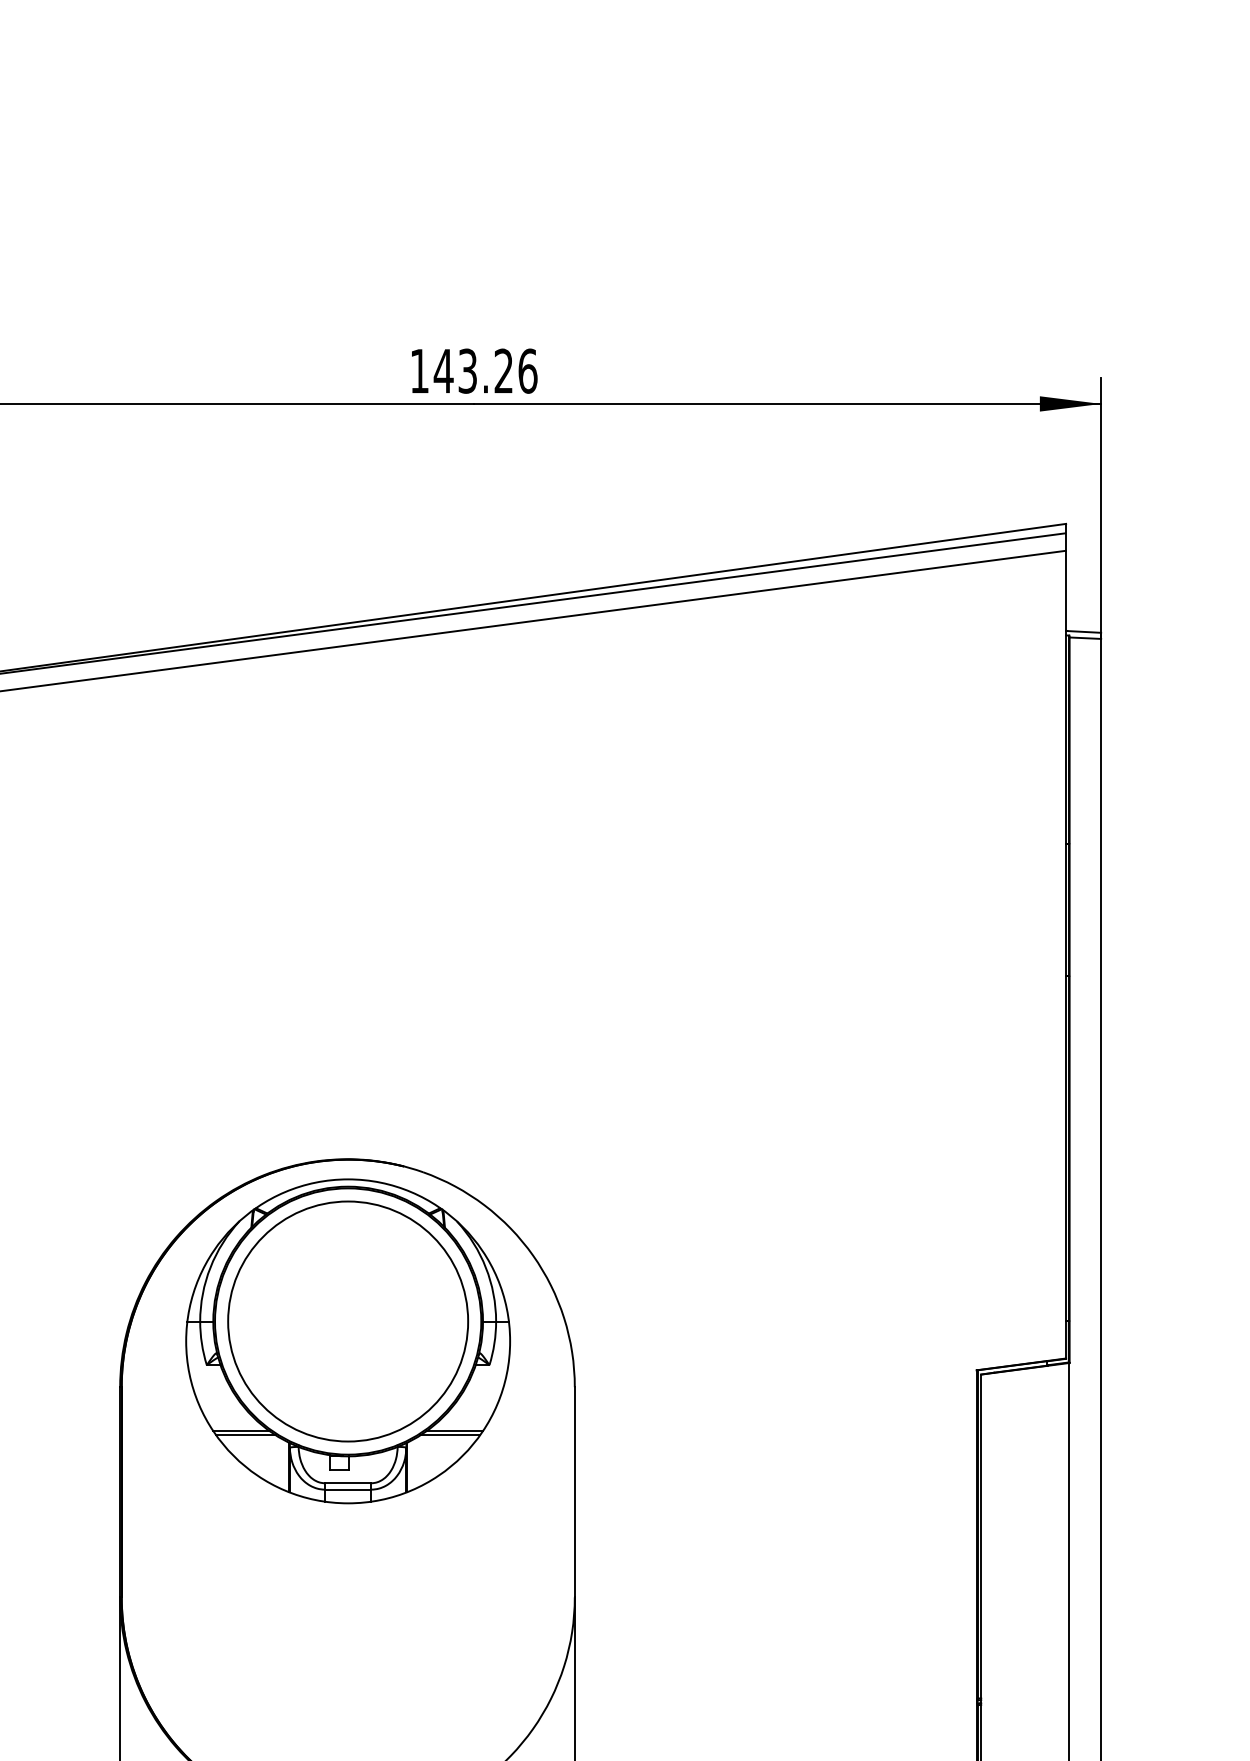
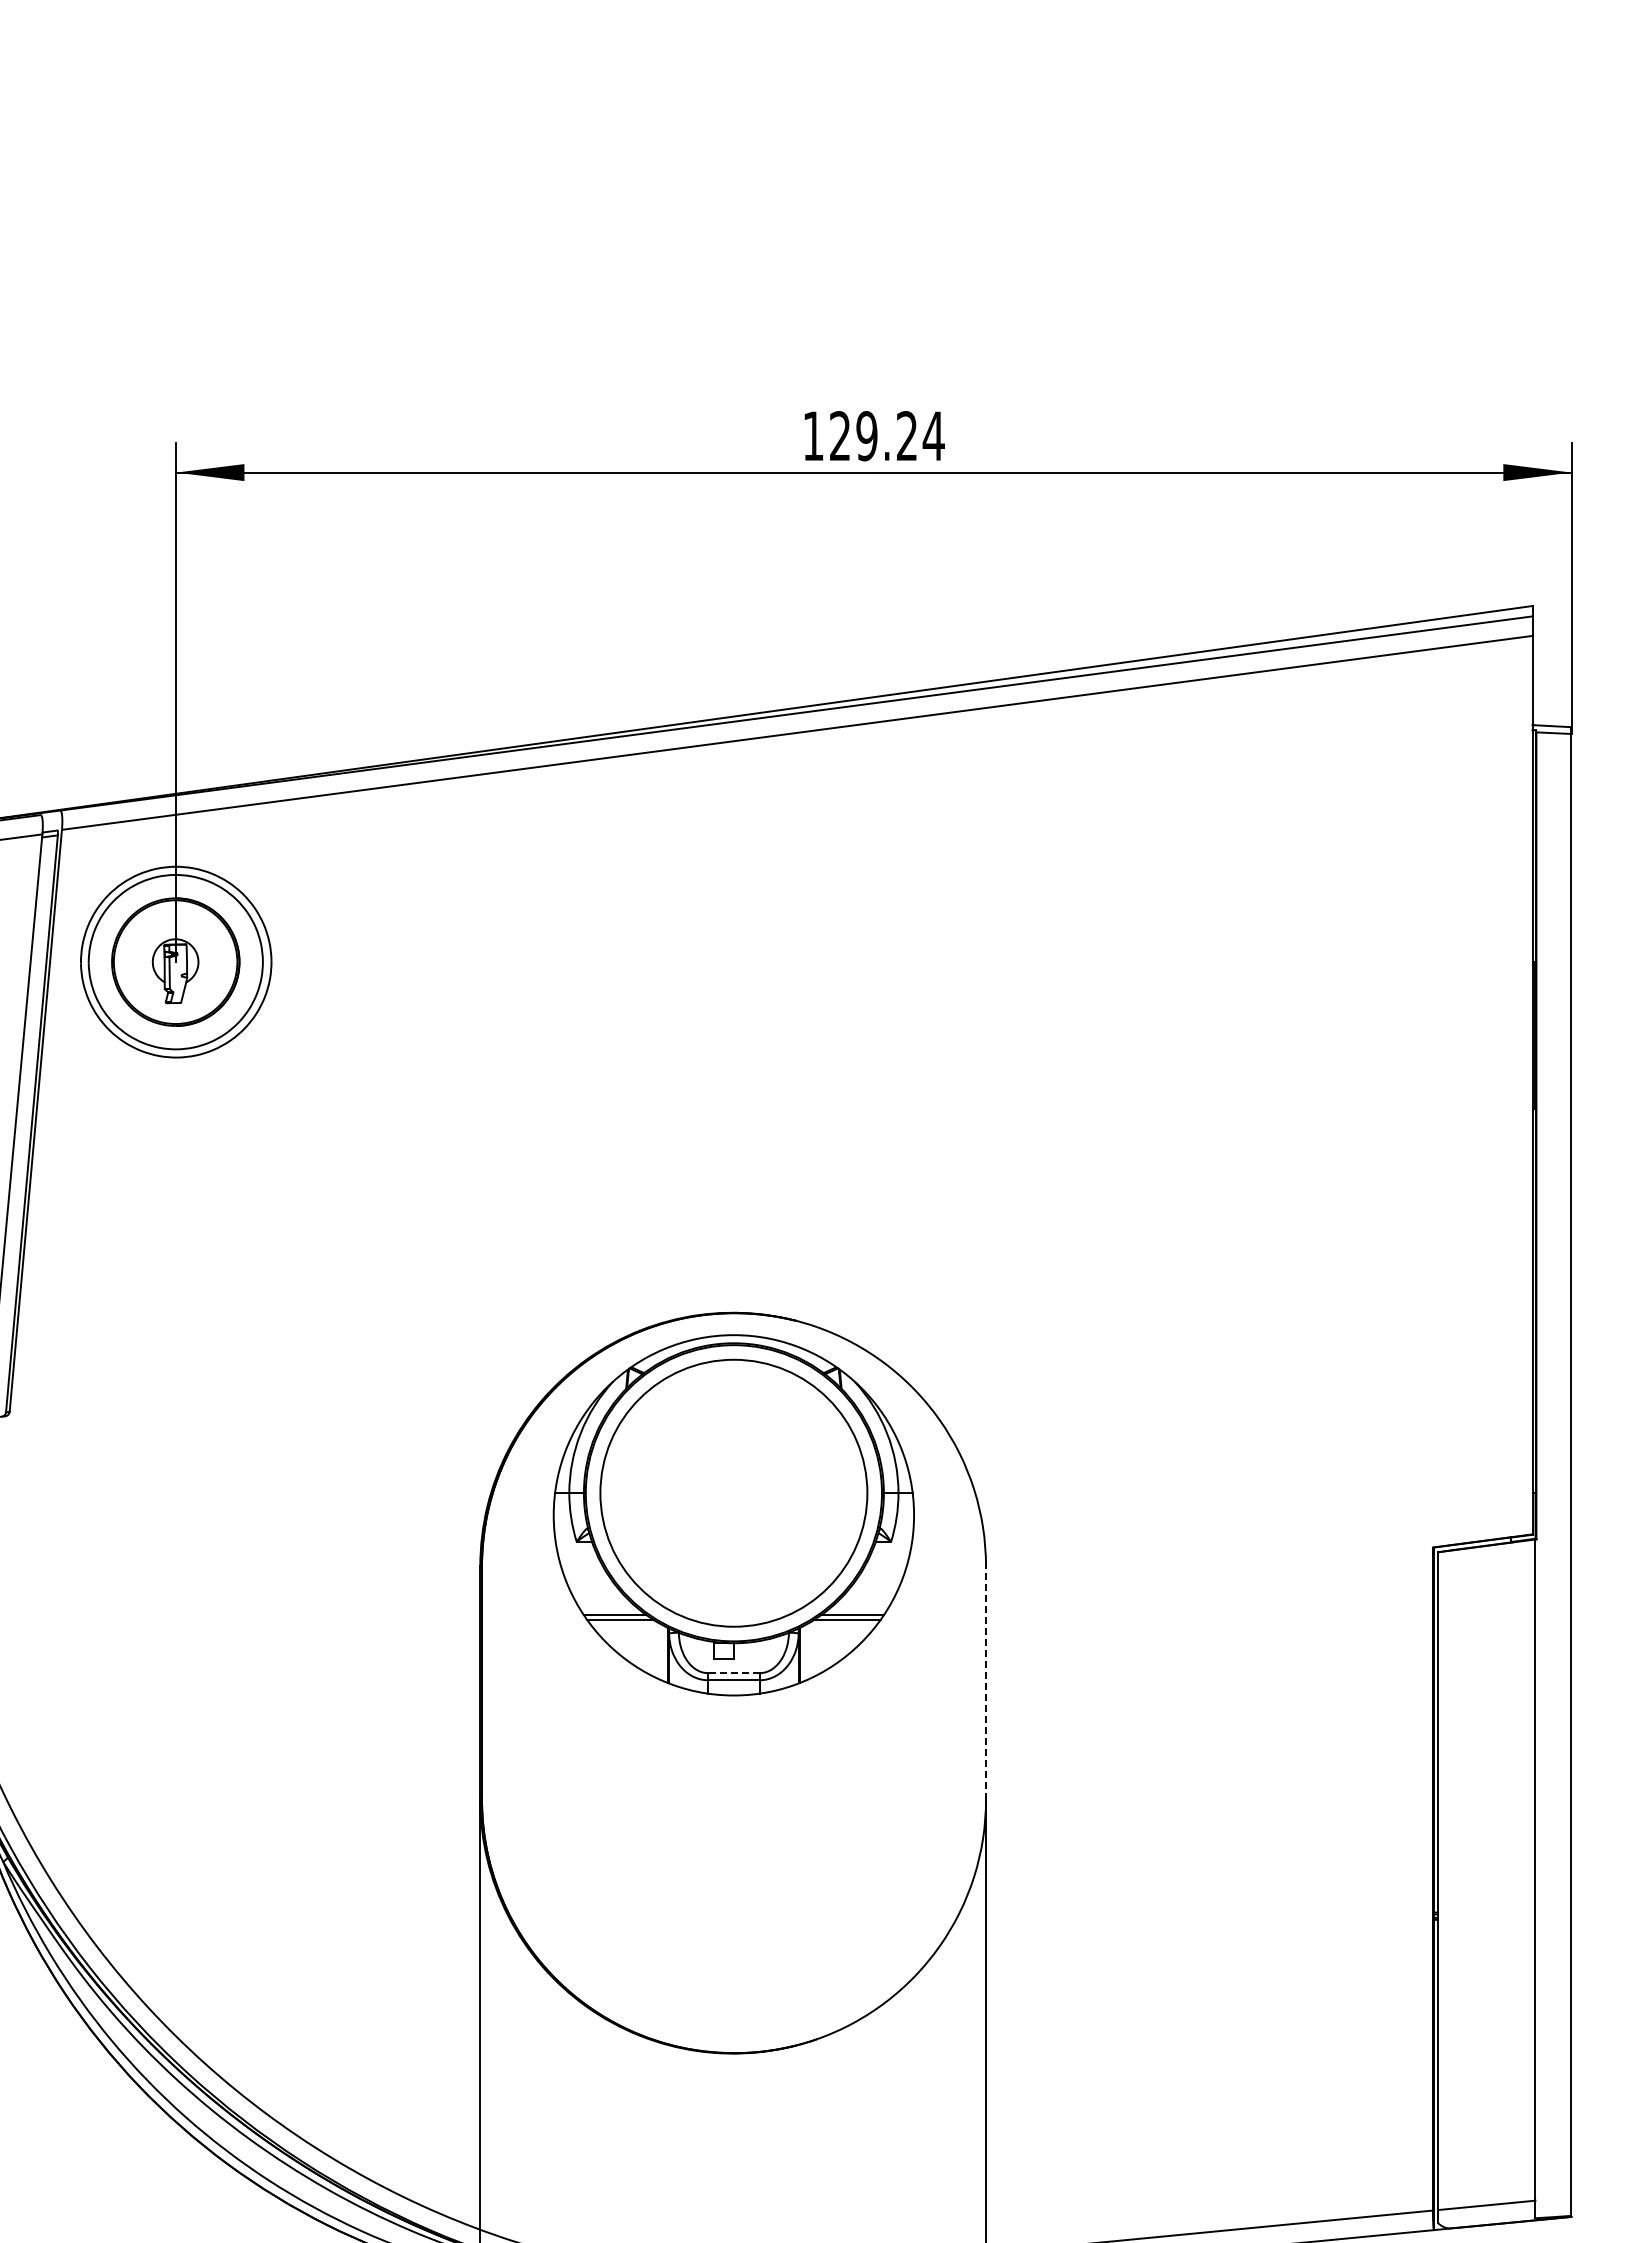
text: (485, 371) -> (886, 436), 143.26 -> 129.24
line: (347, 1483) -> (733, 1673), solid -> dashed
line: (575, 1492) -> (986, 1683), solid -> dashed

